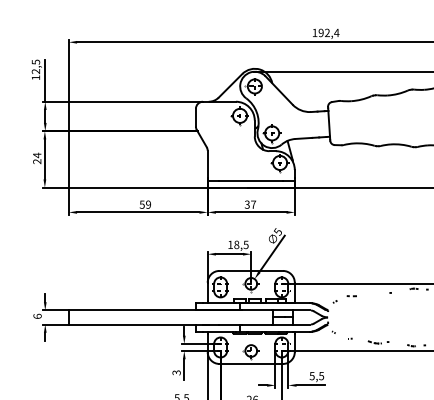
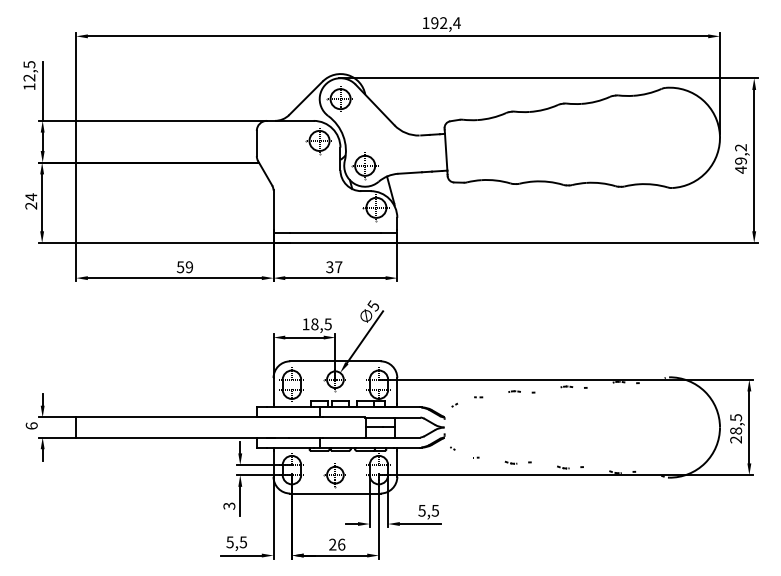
line: (377, 292) -> (514, 391), added
part: (351, 296) -> (478, 397), size x0.62
part: (374, 342) -> (510, 462), size x0.62

